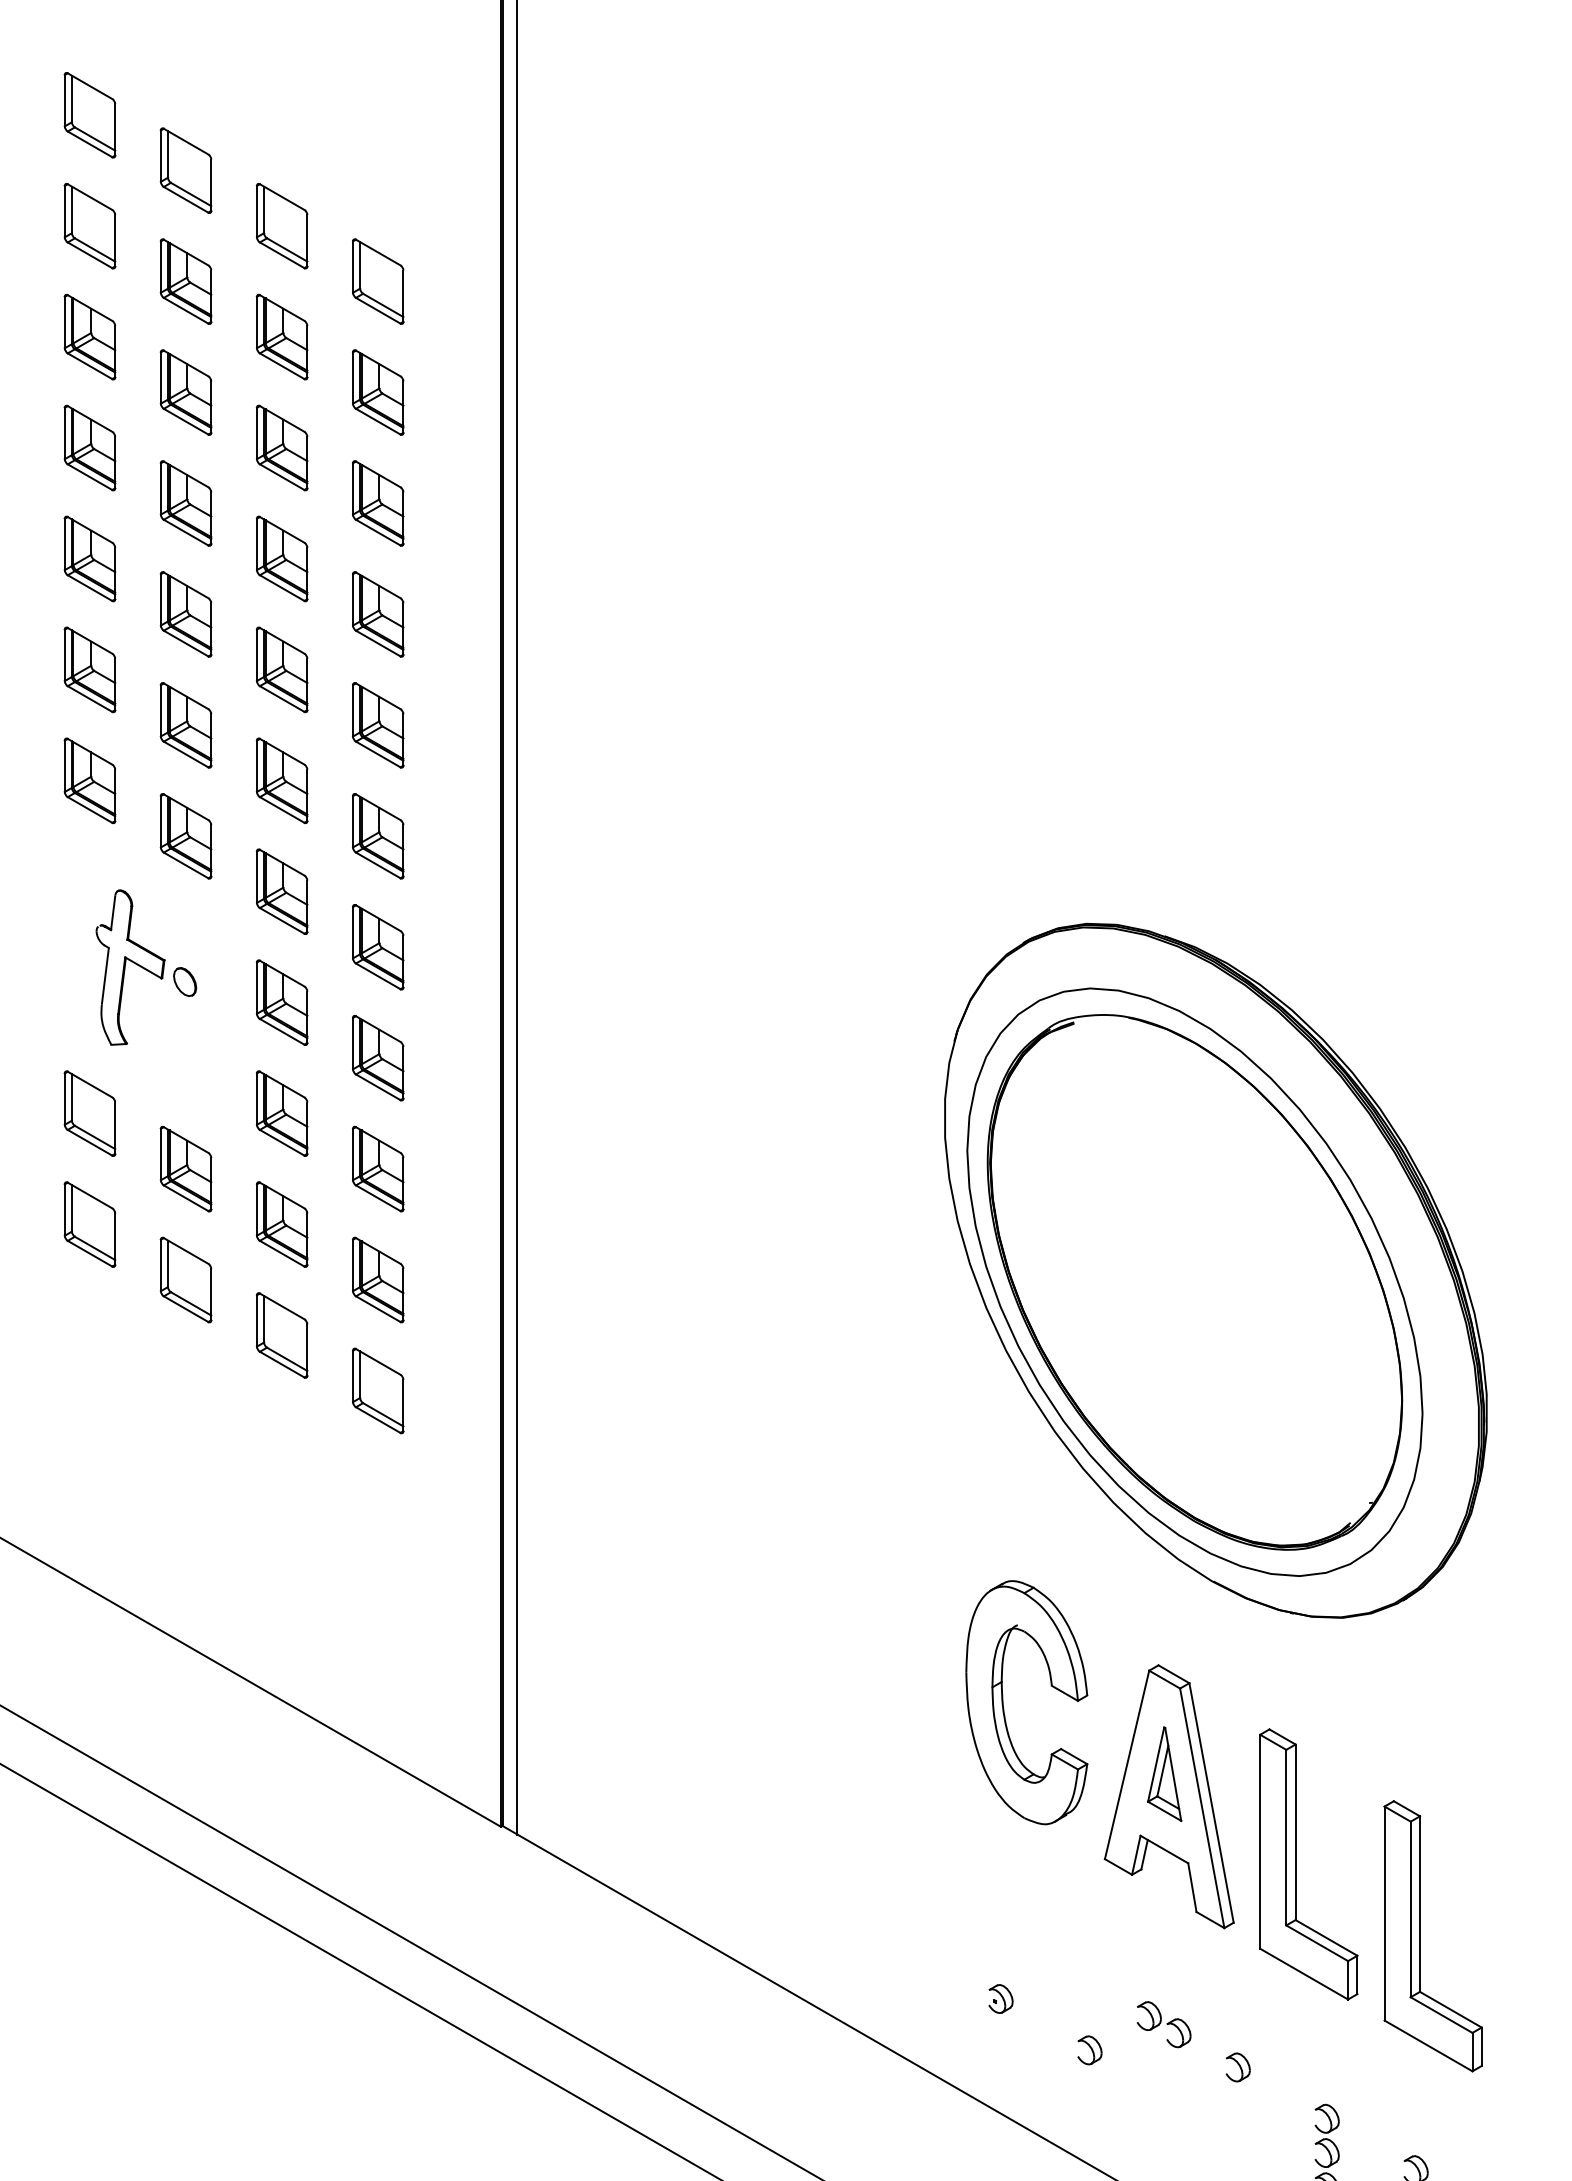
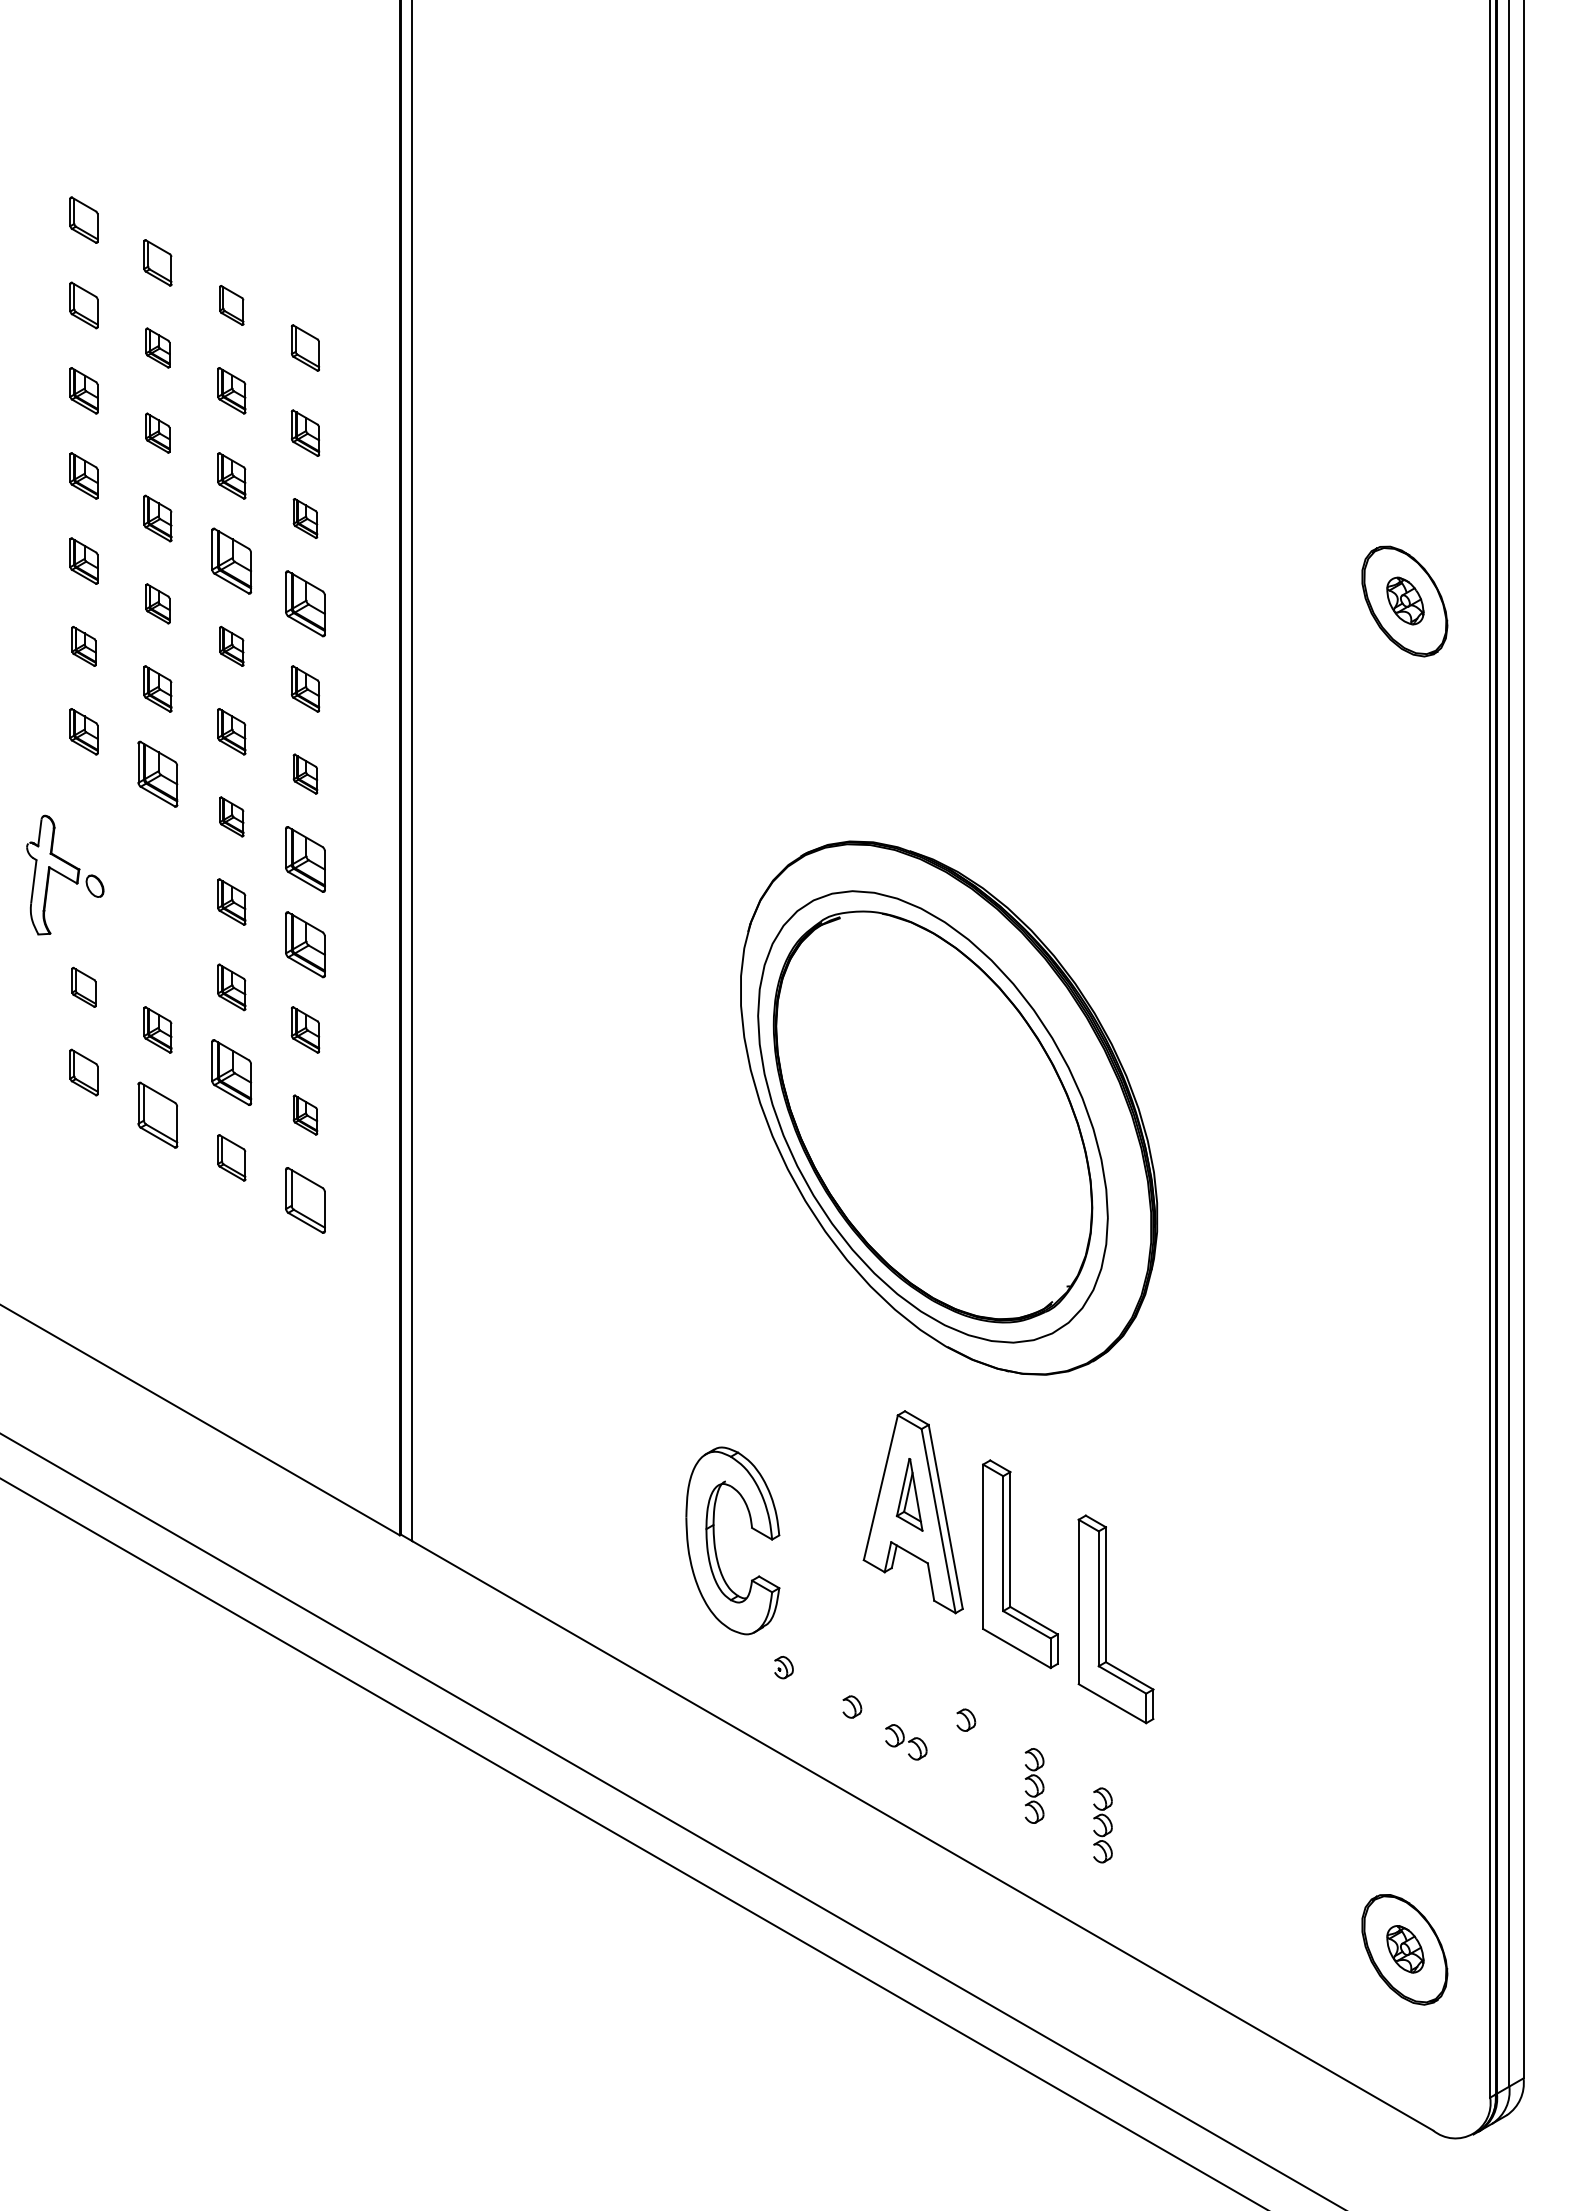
part: (89, 114) -> (83, 219), size x0.7
part: (185, 170) -> (157, 262), size x0.7
part: (89, 226) -> (83, 305), size x0.7
part: (281, 226) -> (231, 305), size x0.6
part: (185, 280) -> (157, 347), size x0.6
part: (378, 280) -> (305, 347), size x0.7
part: (89, 336) -> (83, 390), size x0.7
part: (281, 336) -> (231, 390), size x0.7
part: (185, 391) -> (157, 432), size x0.6
part: (378, 391) -> (305, 432), size x0.7
part: (89, 447) -> (83, 475), size x0.7
part: (281, 447) -> (231, 475), size x0.7
part: (185, 503) -> (157, 518), size x0.7
part: (378, 503) -> (305, 518), size x0.6
part: (89, 558) -> (83, 560), size x0.7
part: (185, 614) -> (157, 603), size x0.6
part: (89, 670) -> (83, 646), size x0.6
part: (281, 670) -> (231, 646), size x0.6
part: (185, 724) -> (157, 688), size x0.7
part: (378, 724) -> (305, 688), size x0.7
part: (89, 780) -> (83, 731), size x0.7
part: (281, 780) -> (231, 731), size x0.7
part: (378, 835) -> (305, 773), size x0.6
part: (281, 891) -> (231, 816), size x0.6
part: (146, 966) -> (65, 874), moved
part: (281, 1001) -> (231, 901), size x0.7
part: (89, 1113) -> (83, 987), size x0.6
part: (281, 1113) -> (231, 987), size x0.7
part: (185, 1168) -> (157, 1029), size x0.7
part: (378, 1168) -> (305, 1029), size x0.7
part: (89, 1224) -> (83, 1072), size x0.7
part: (378, 1279) -> (305, 1114), size x0.6
part: (281, 1335) -> (231, 1157), size x0.7
part: (1004, 1702) -> (715, 1540), moved
part: (1164, 2024) -> (906, 1742), moved

